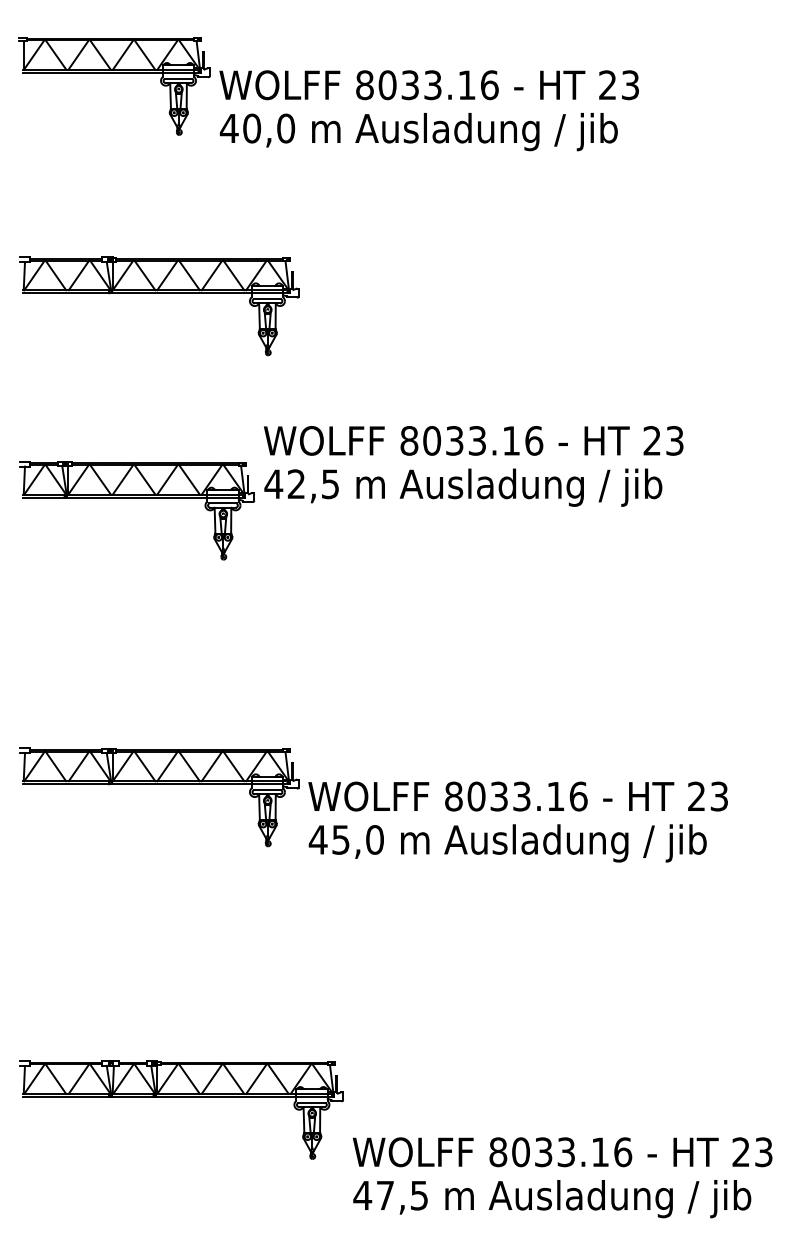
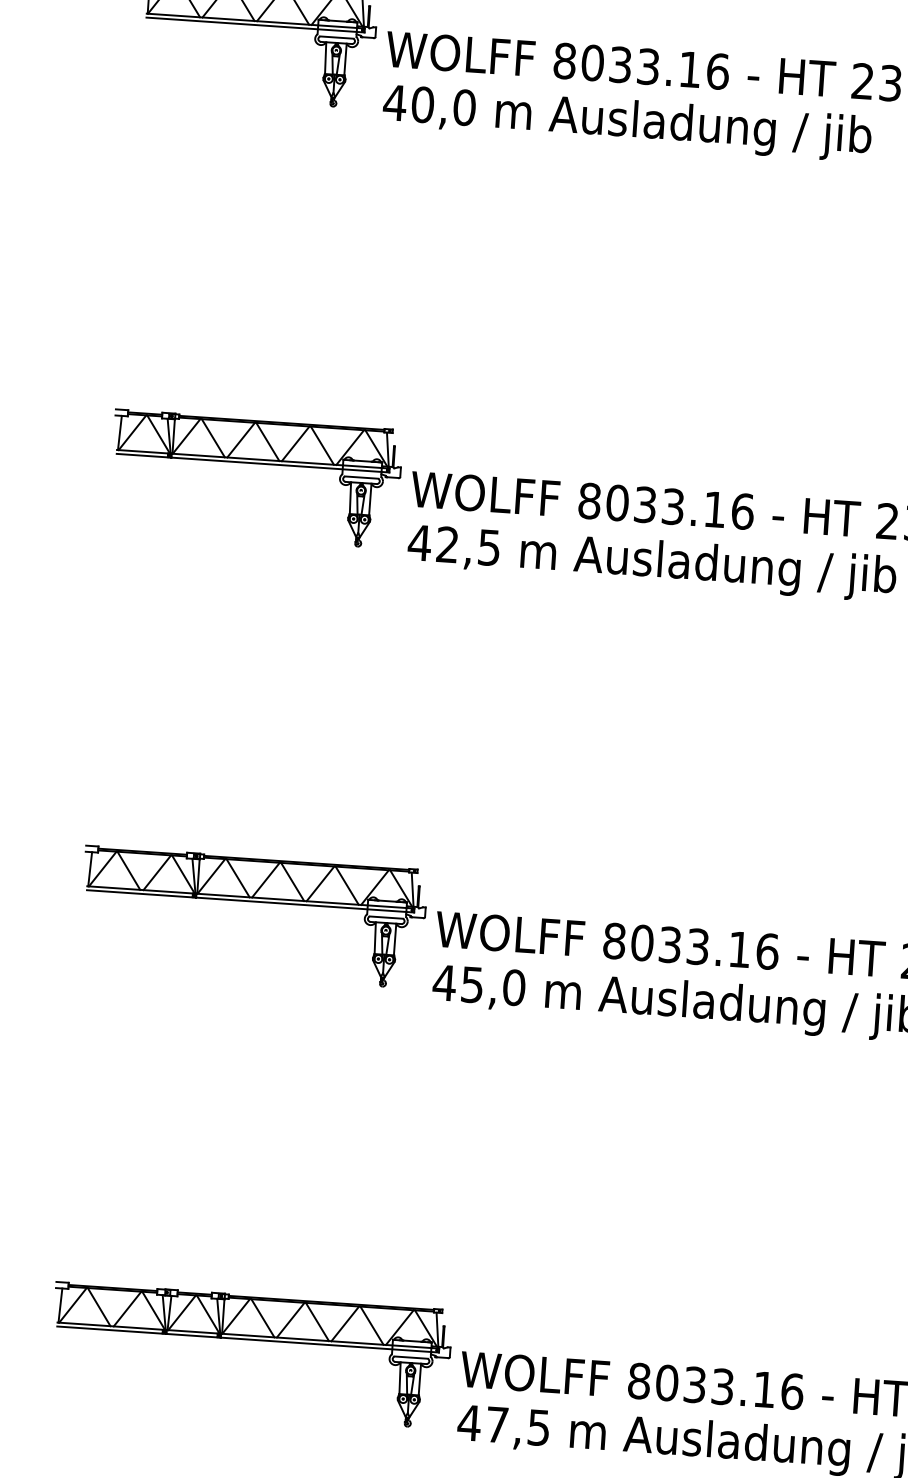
part: (159, 293) -> (295, 299), removed
part: (137, 498) -> (257, 464), moved
part: (181, 1097) -> (251, 1340), moved

